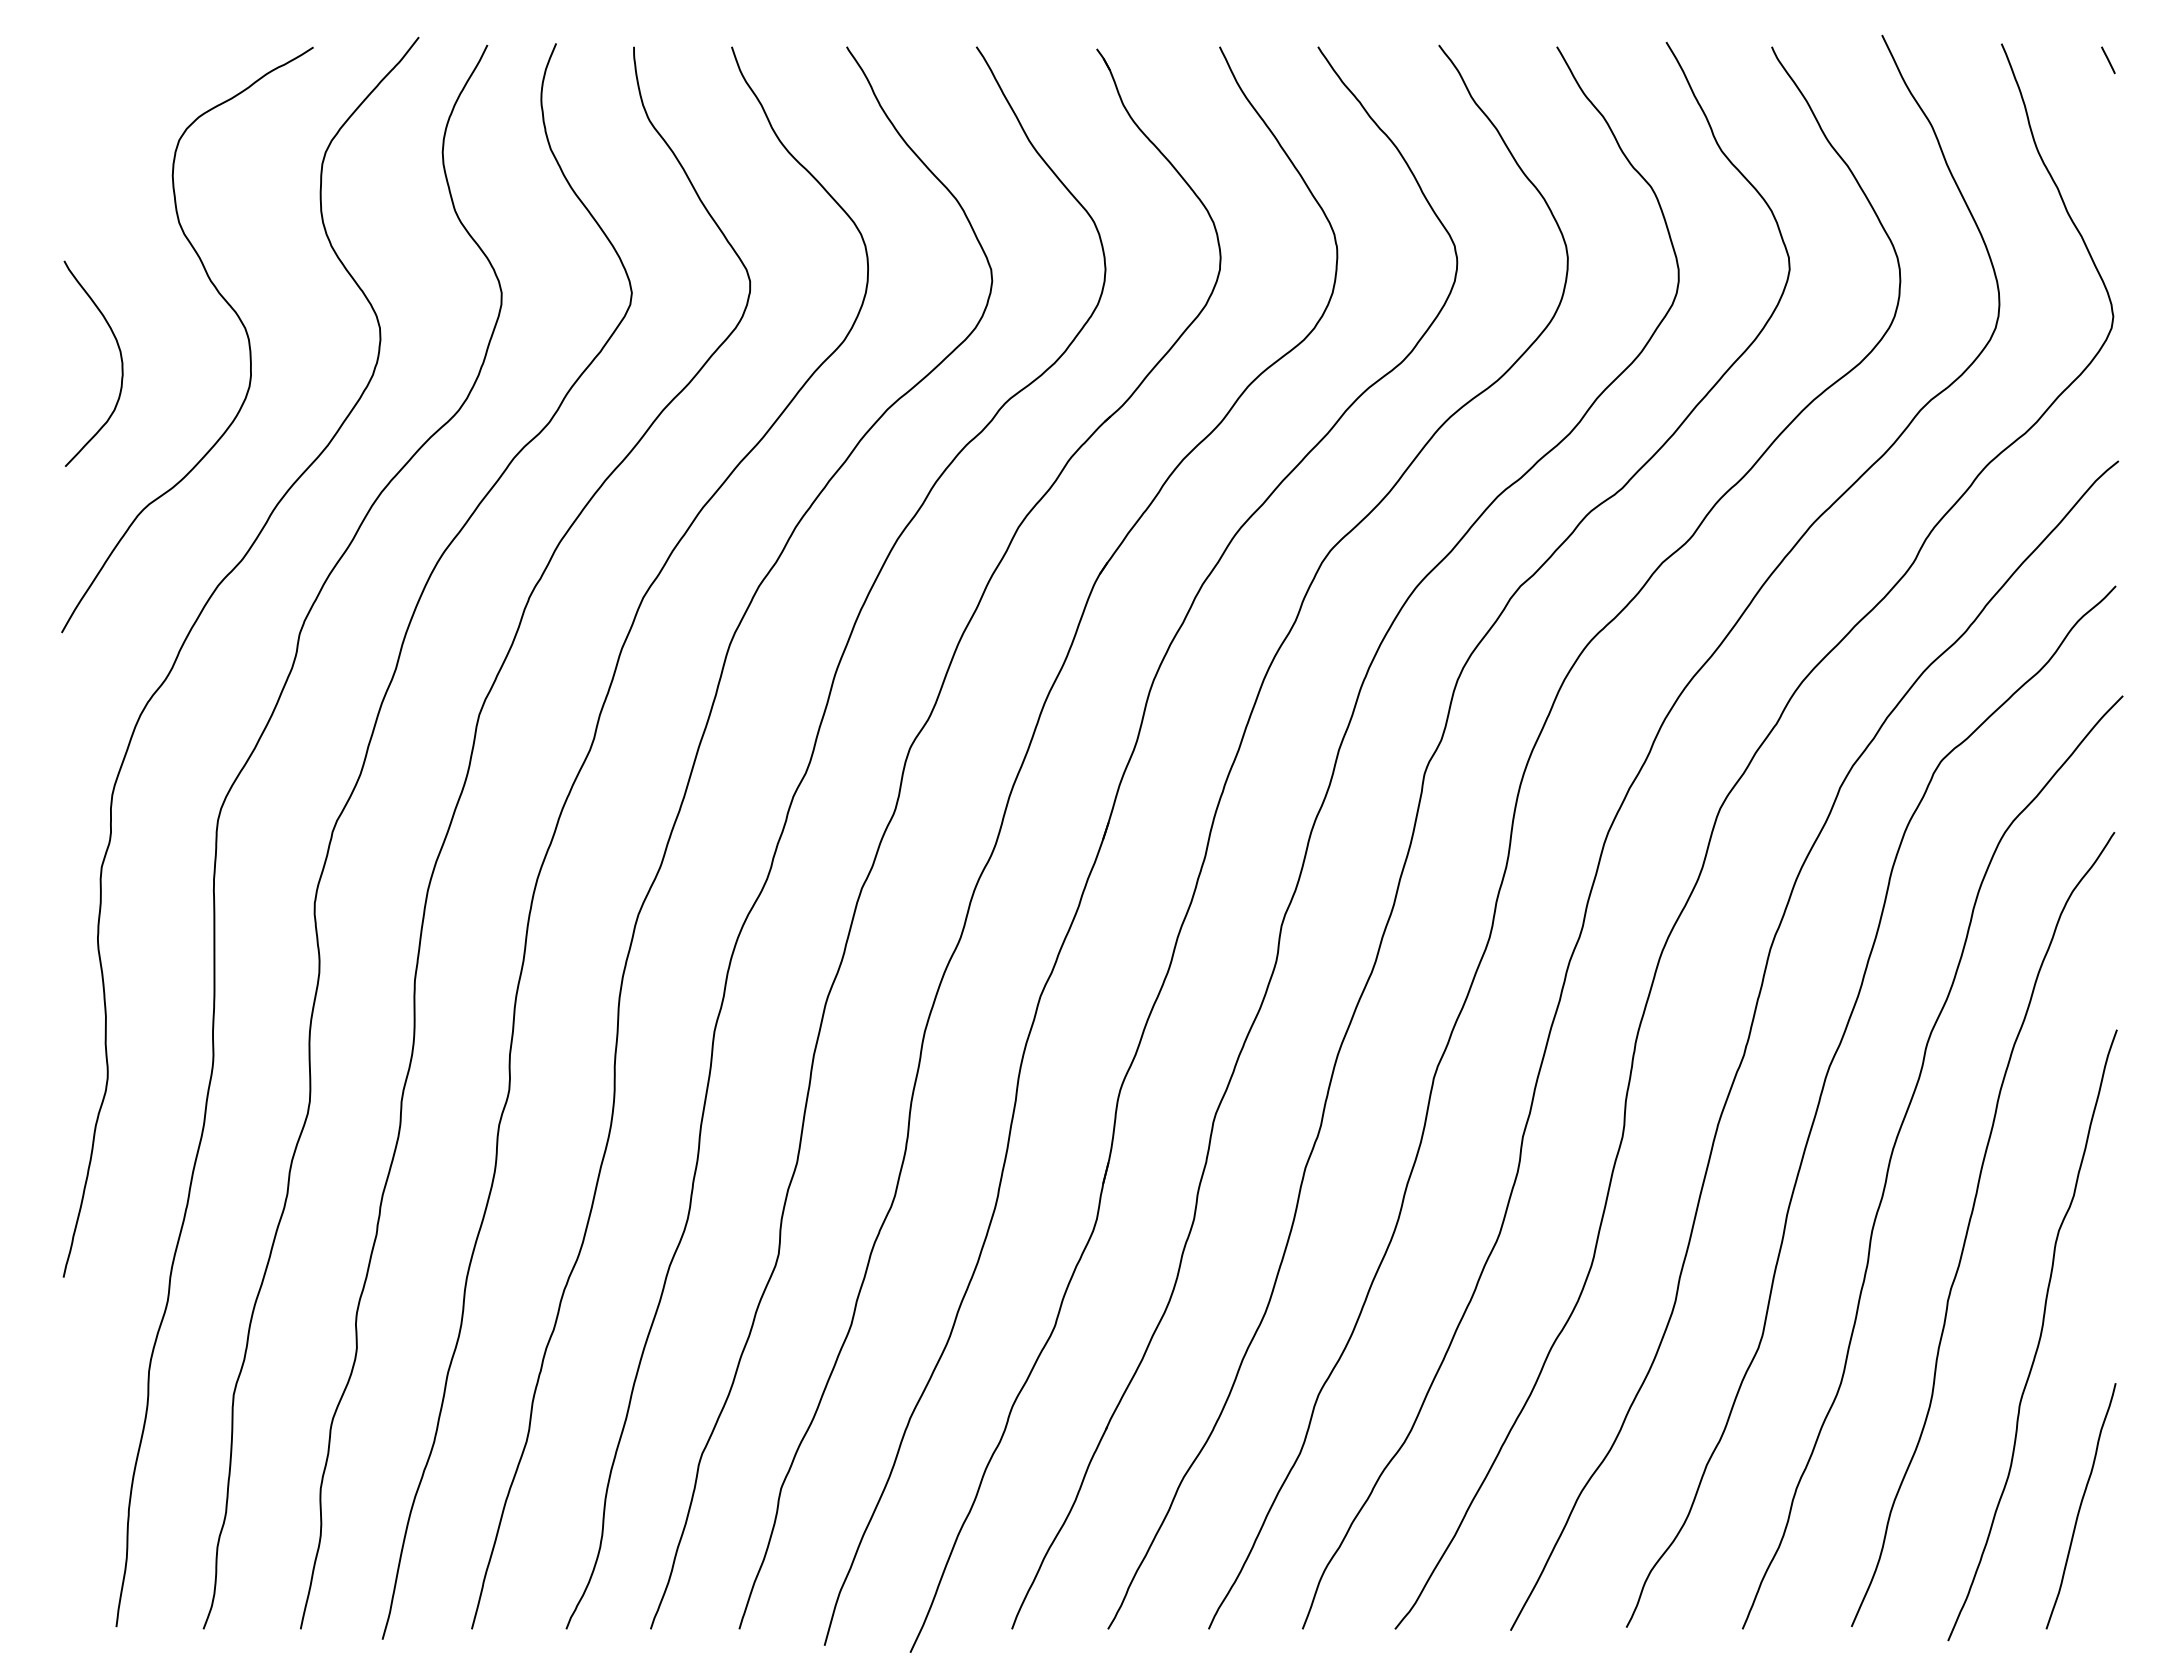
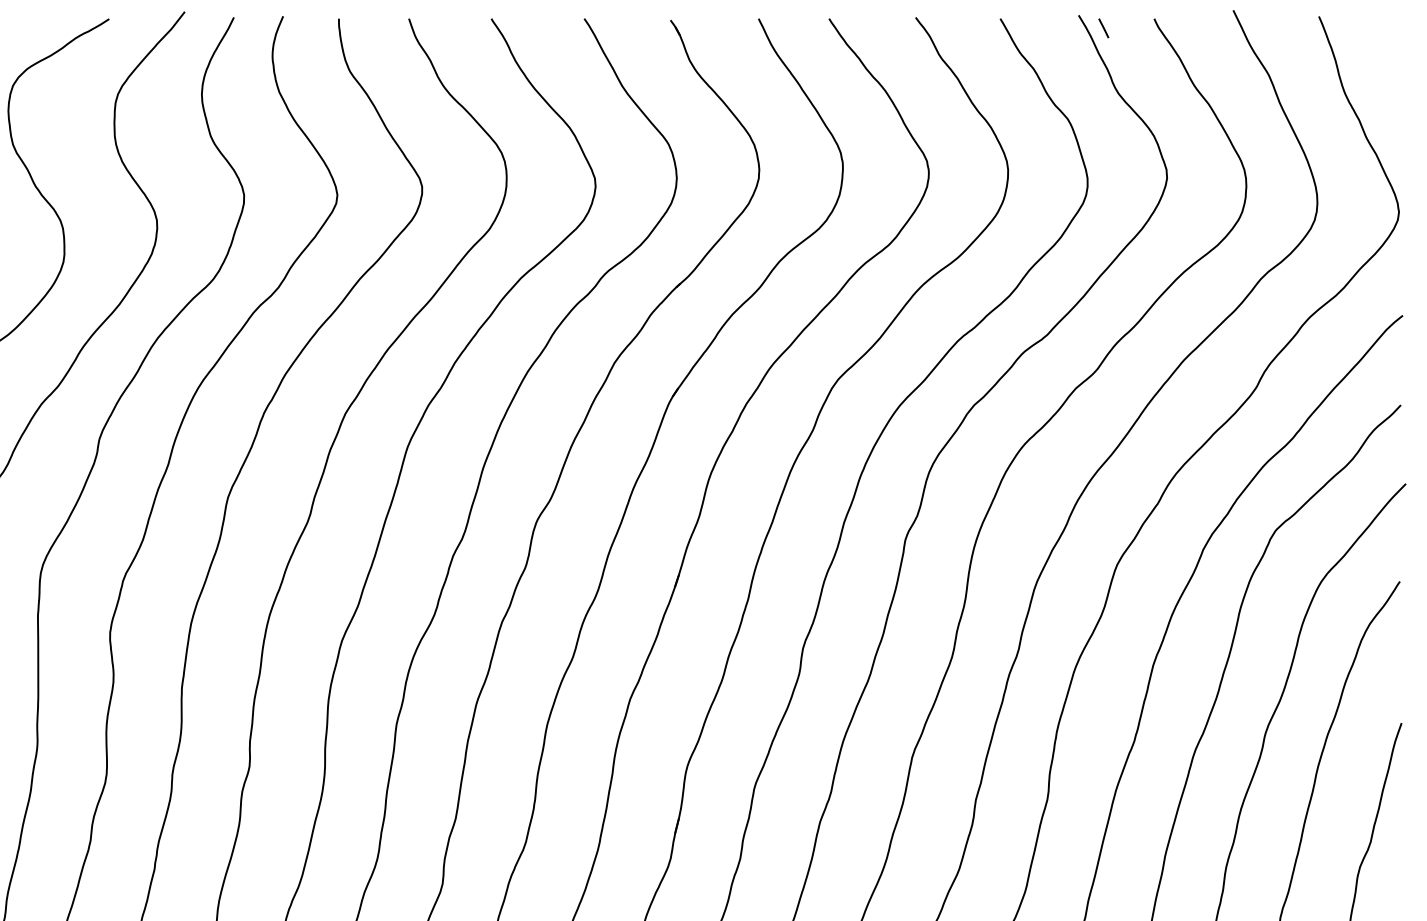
line: (2108, 60) -> (1103, 28), moved

